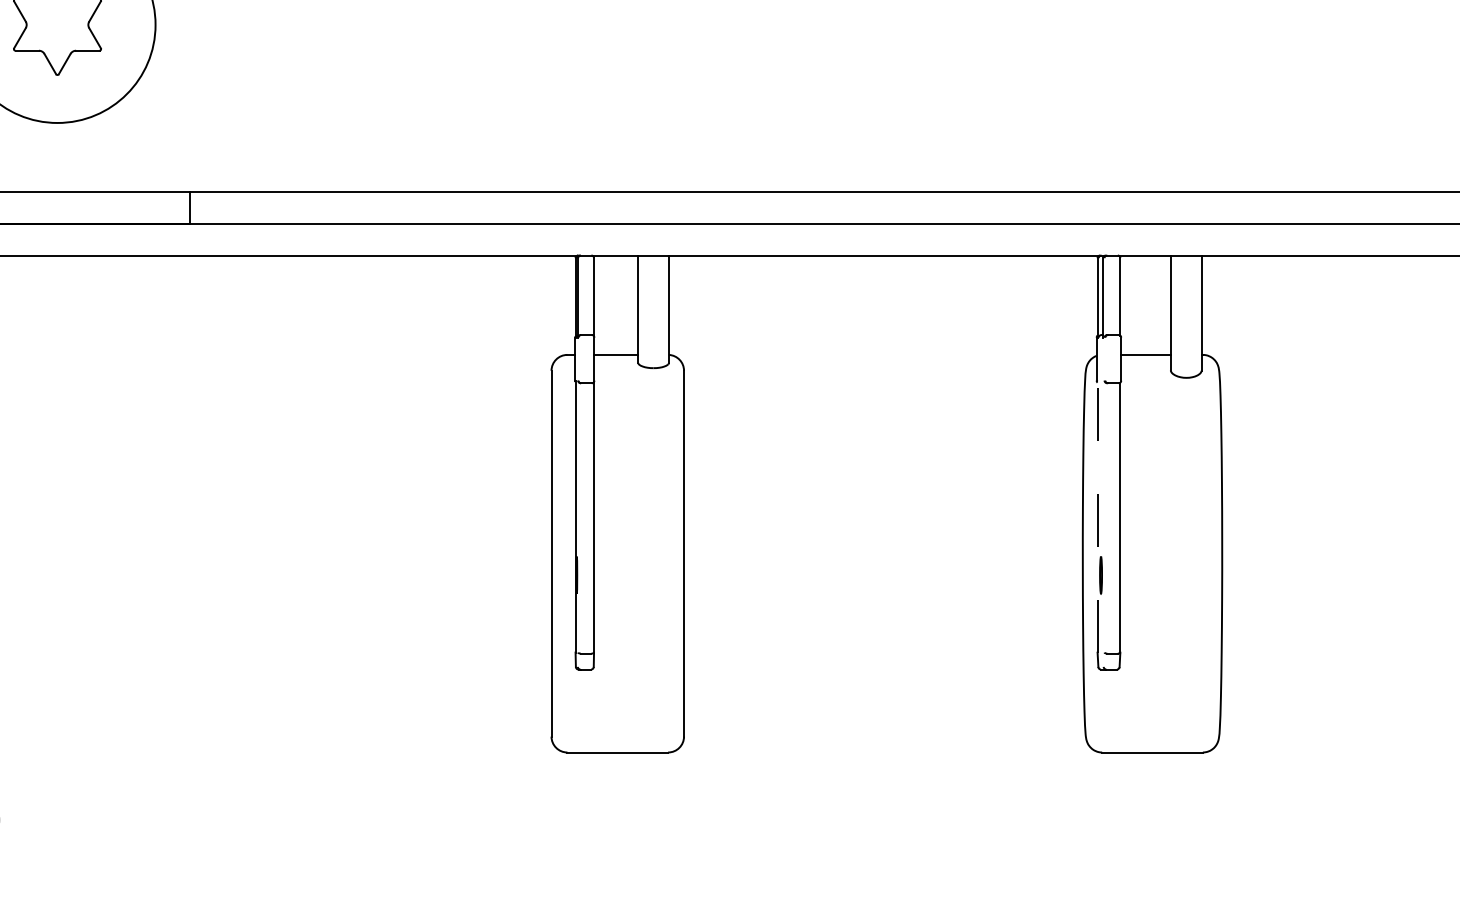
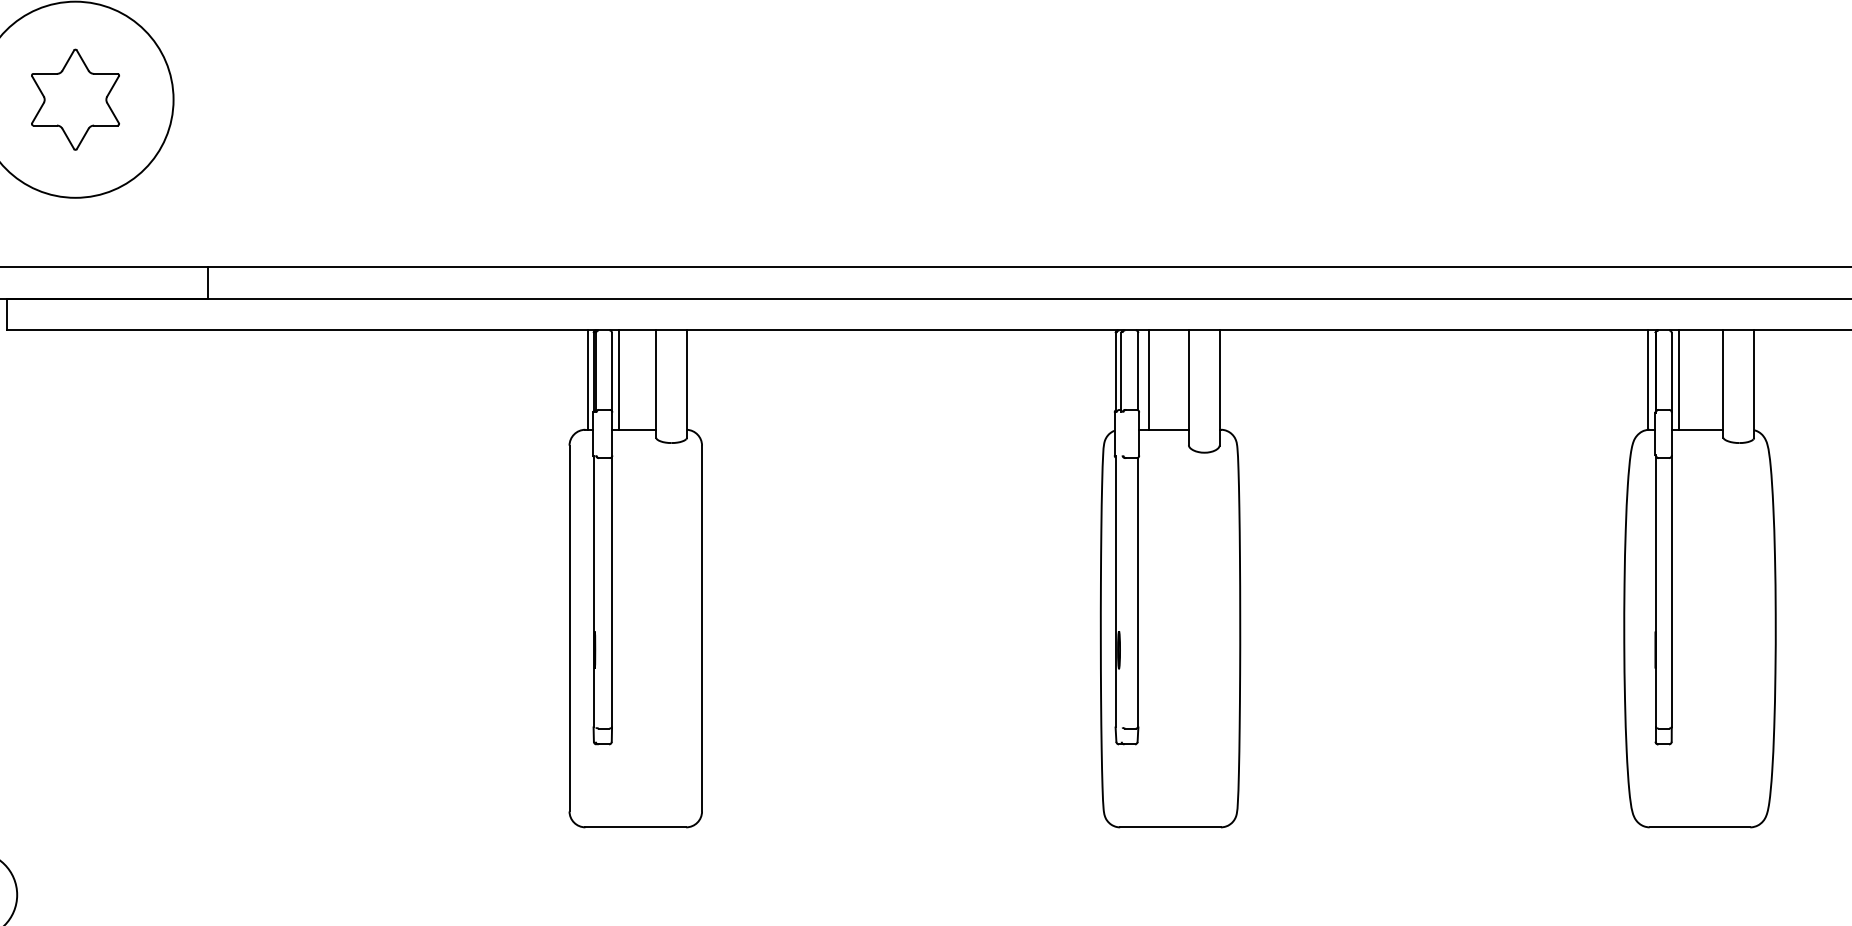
line: (570, 304) -> (588, 379), added
line: (600, 304) -> (618, 379), added
line: (1131, 304) -> (1149, 379), added
line: (1097, 516) -> (1115, 591), dashed -> solid

